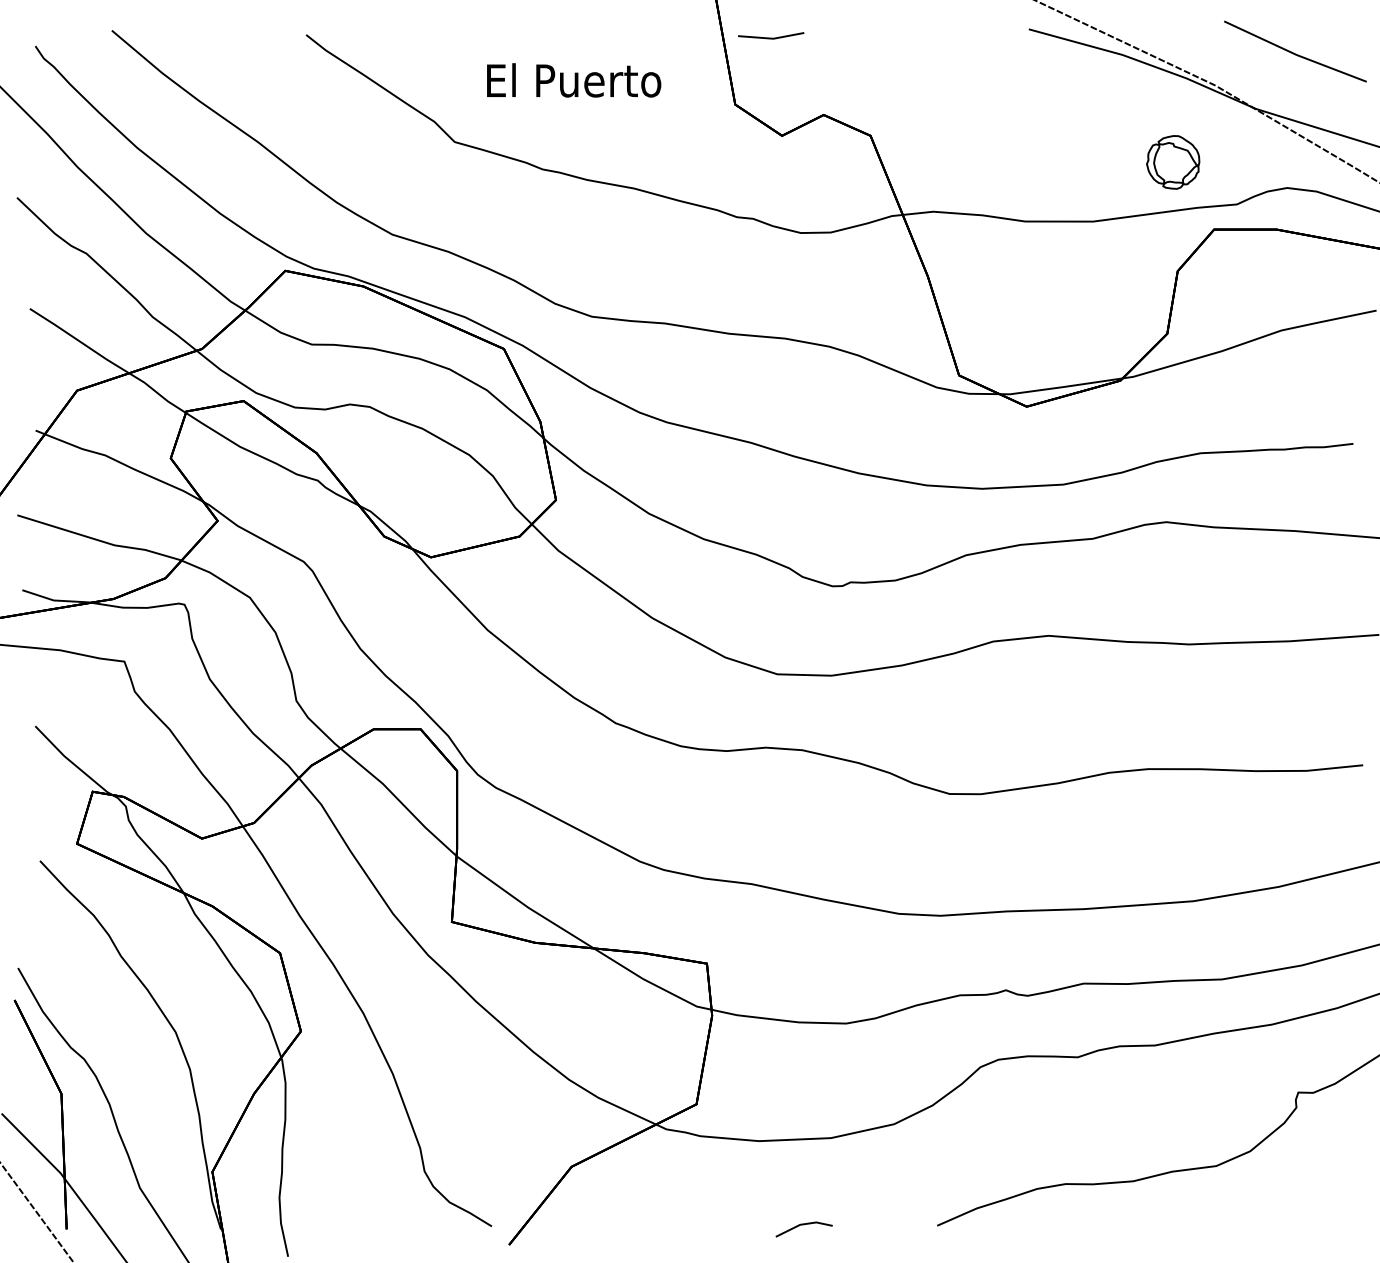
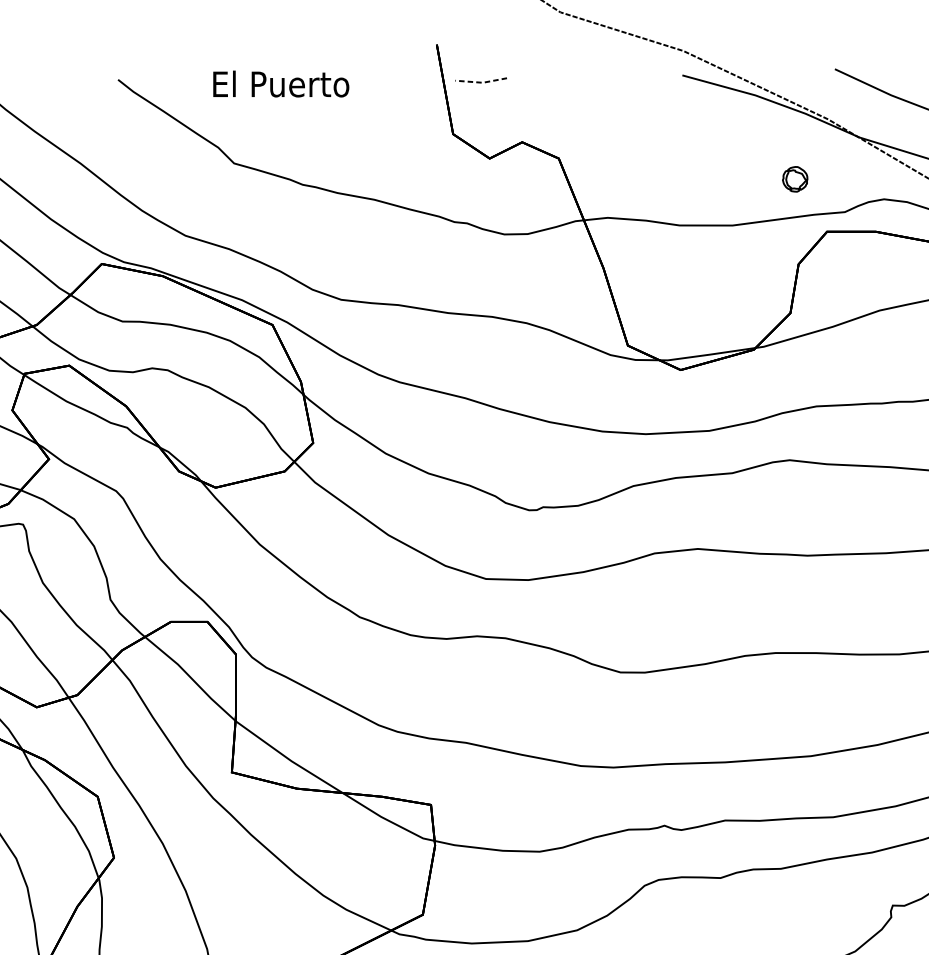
line: (771, 38) -> (481, 82), solid -> dashed
text: (574, 80) -> (281, 84), moved
part: (1173, 162) -> (795, 179), size x0.6

